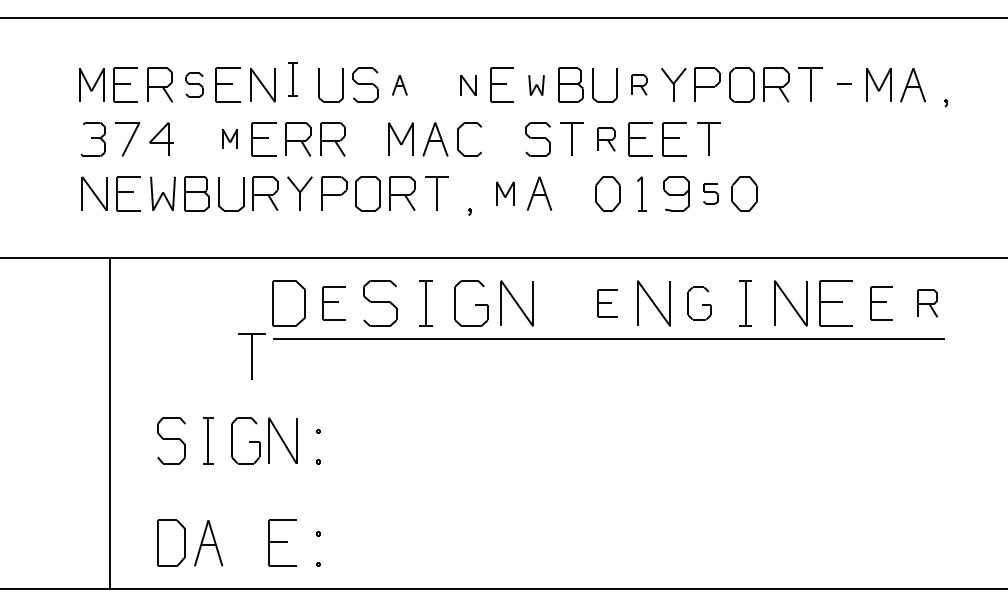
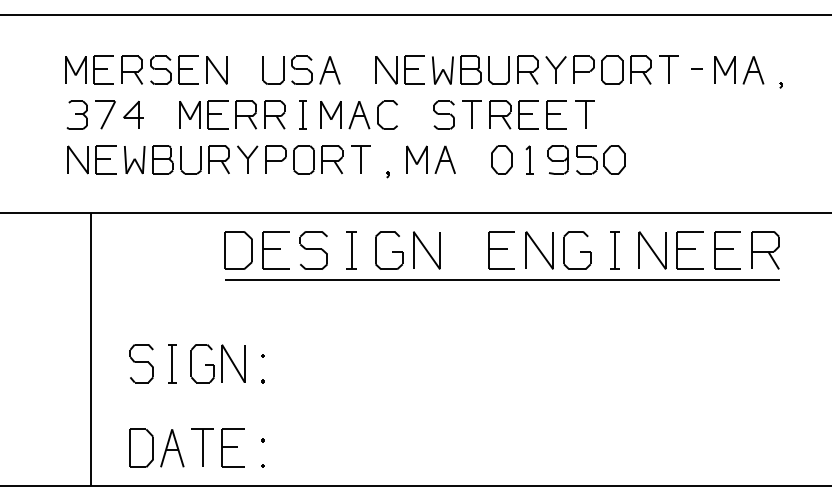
part: (292, 79) -> (302, 115), moved
part: (194, 84) -> (160, 69), size x1.43
part: (639, 84) -> (527, 69), size x1.67
part: (399, 85) -> (329, 70), size x1.67
part: (468, 85) -> (386, 70), size x1.67
part: (536, 85) -> (442, 70), size x1.67
part: (229, 138) -> (189, 114), size x1.67
part: (606, 139) -> (500, 115), size x1.43
part: (505, 193) -> (417, 159), size x1.43
part: (710, 193) -> (586, 159), size x1.67
part: (333, 303) -> (275, 250), size x1.43
part: (607, 303) -> (501, 250), size x1.67
part: (699, 303) -> (577, 250), size x1.43
part: (881, 303) -> (727, 250), size x1.43
part: (927, 303) -> (765, 250), size x1.67
part: (251, 356) -> (202, 447), moved

